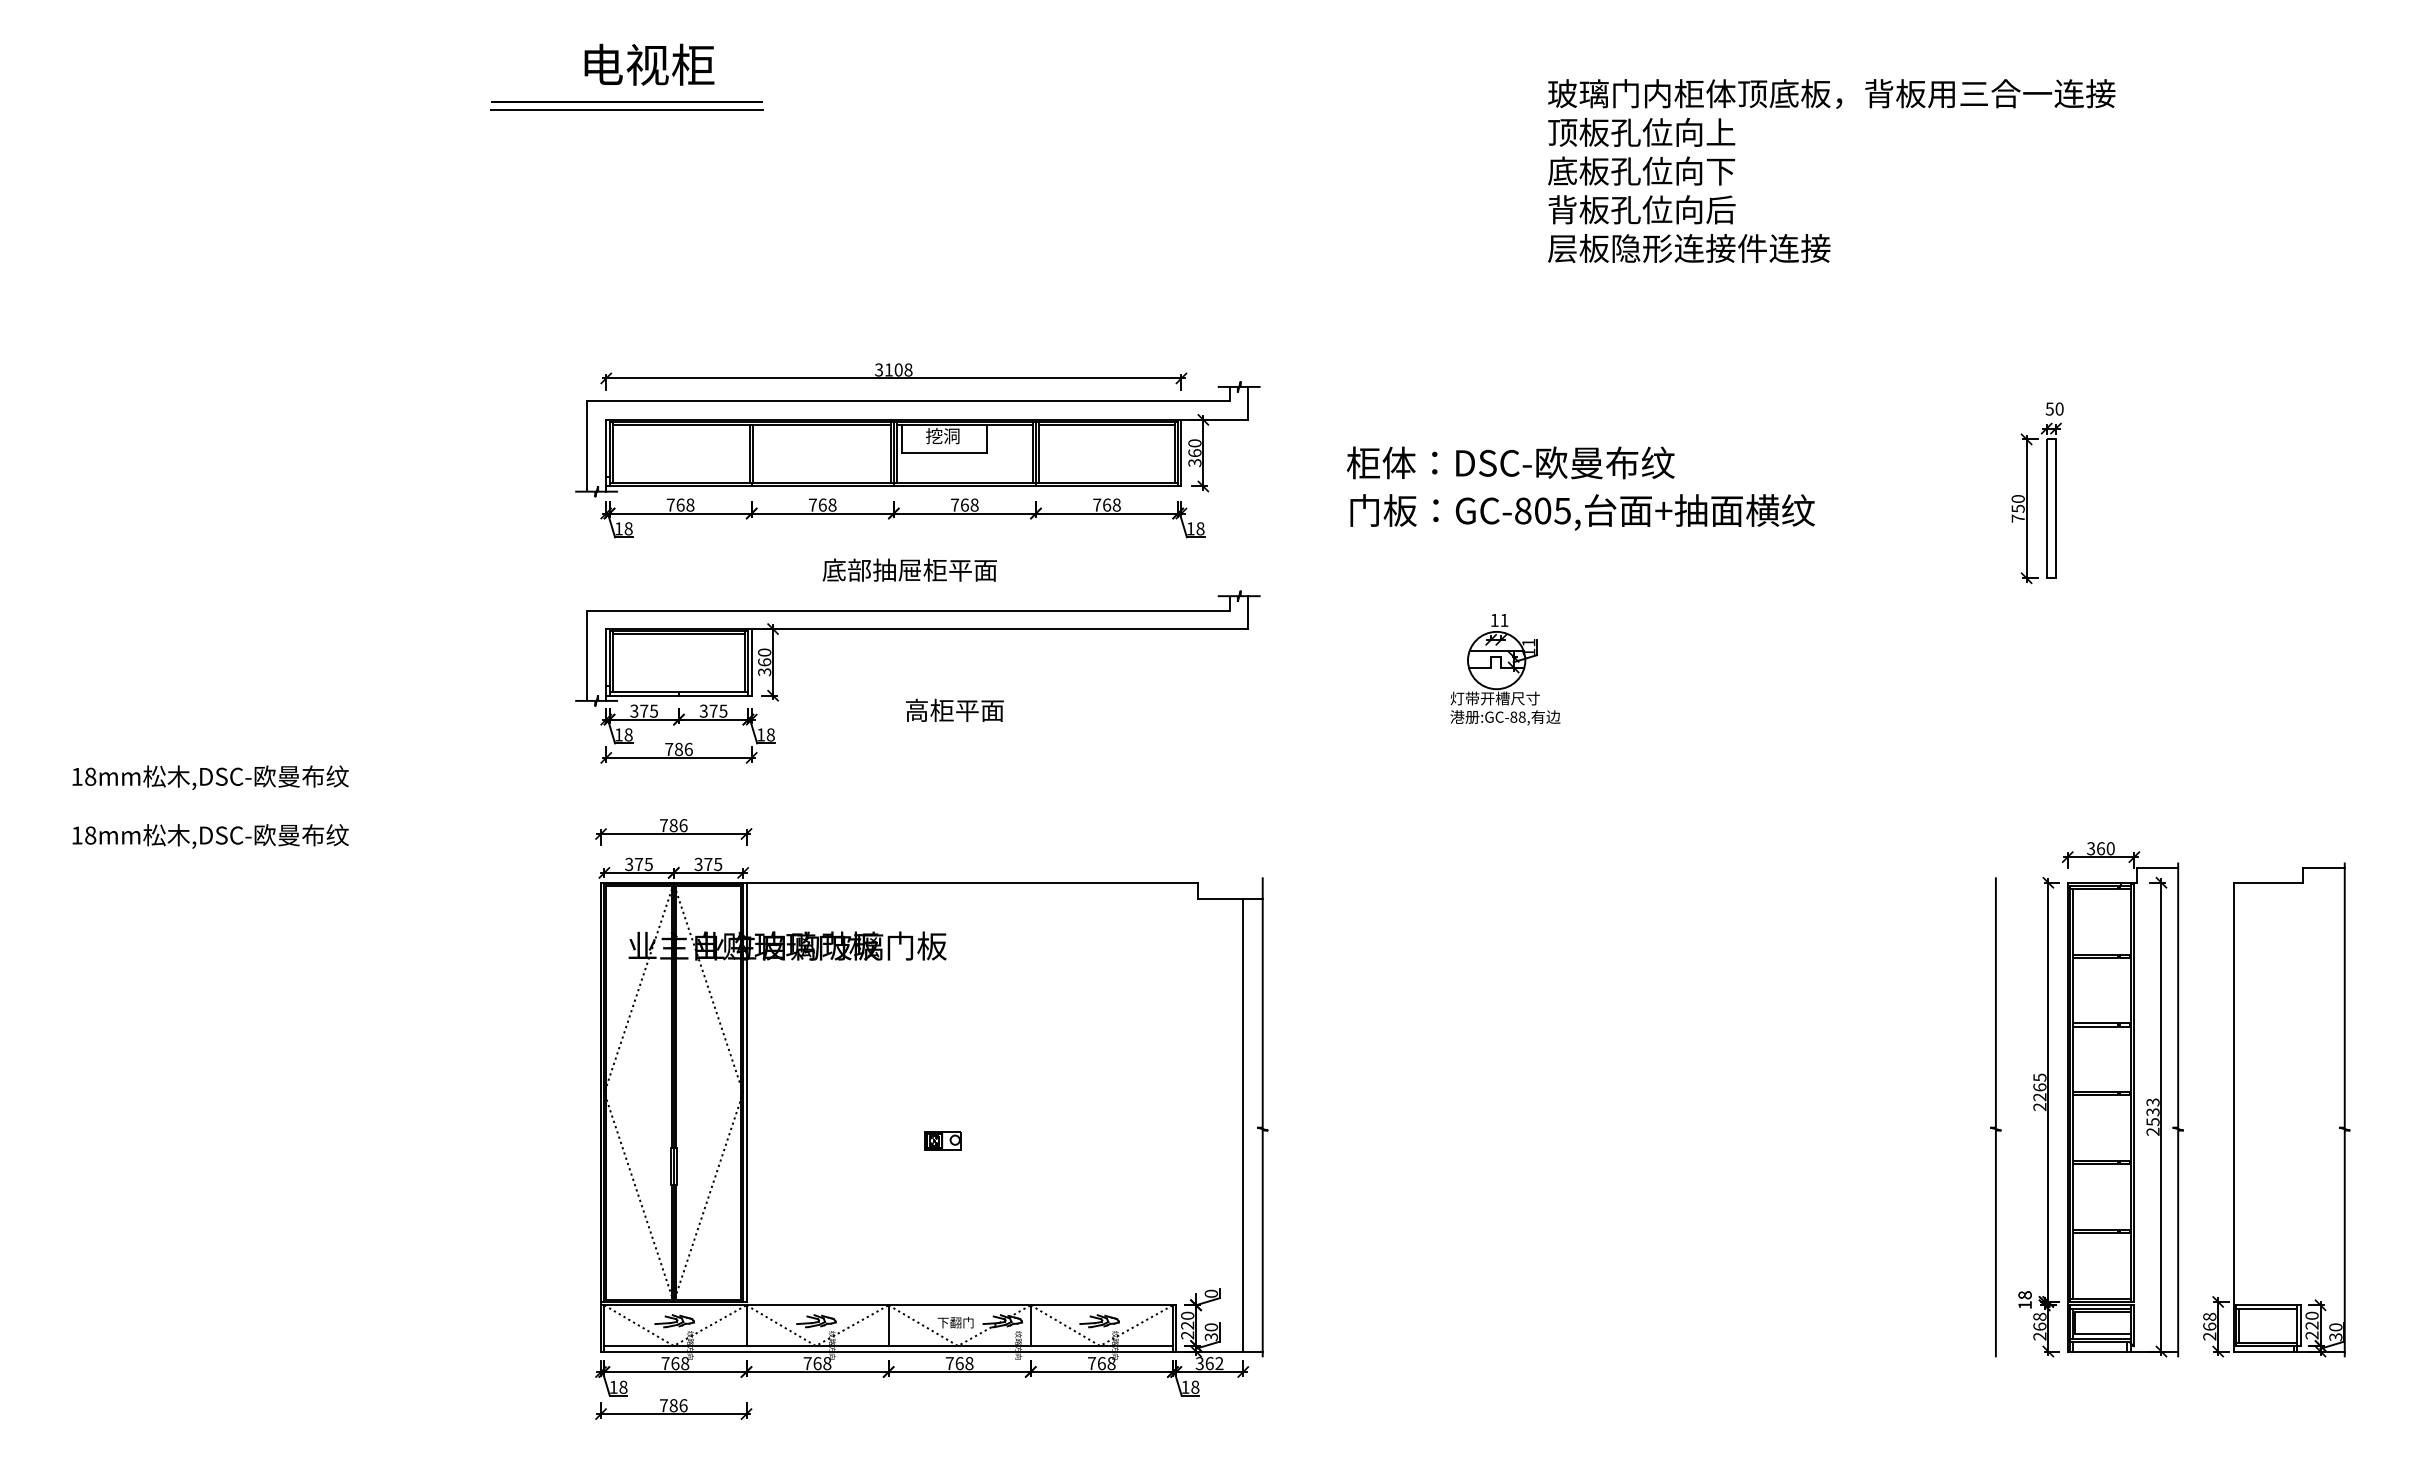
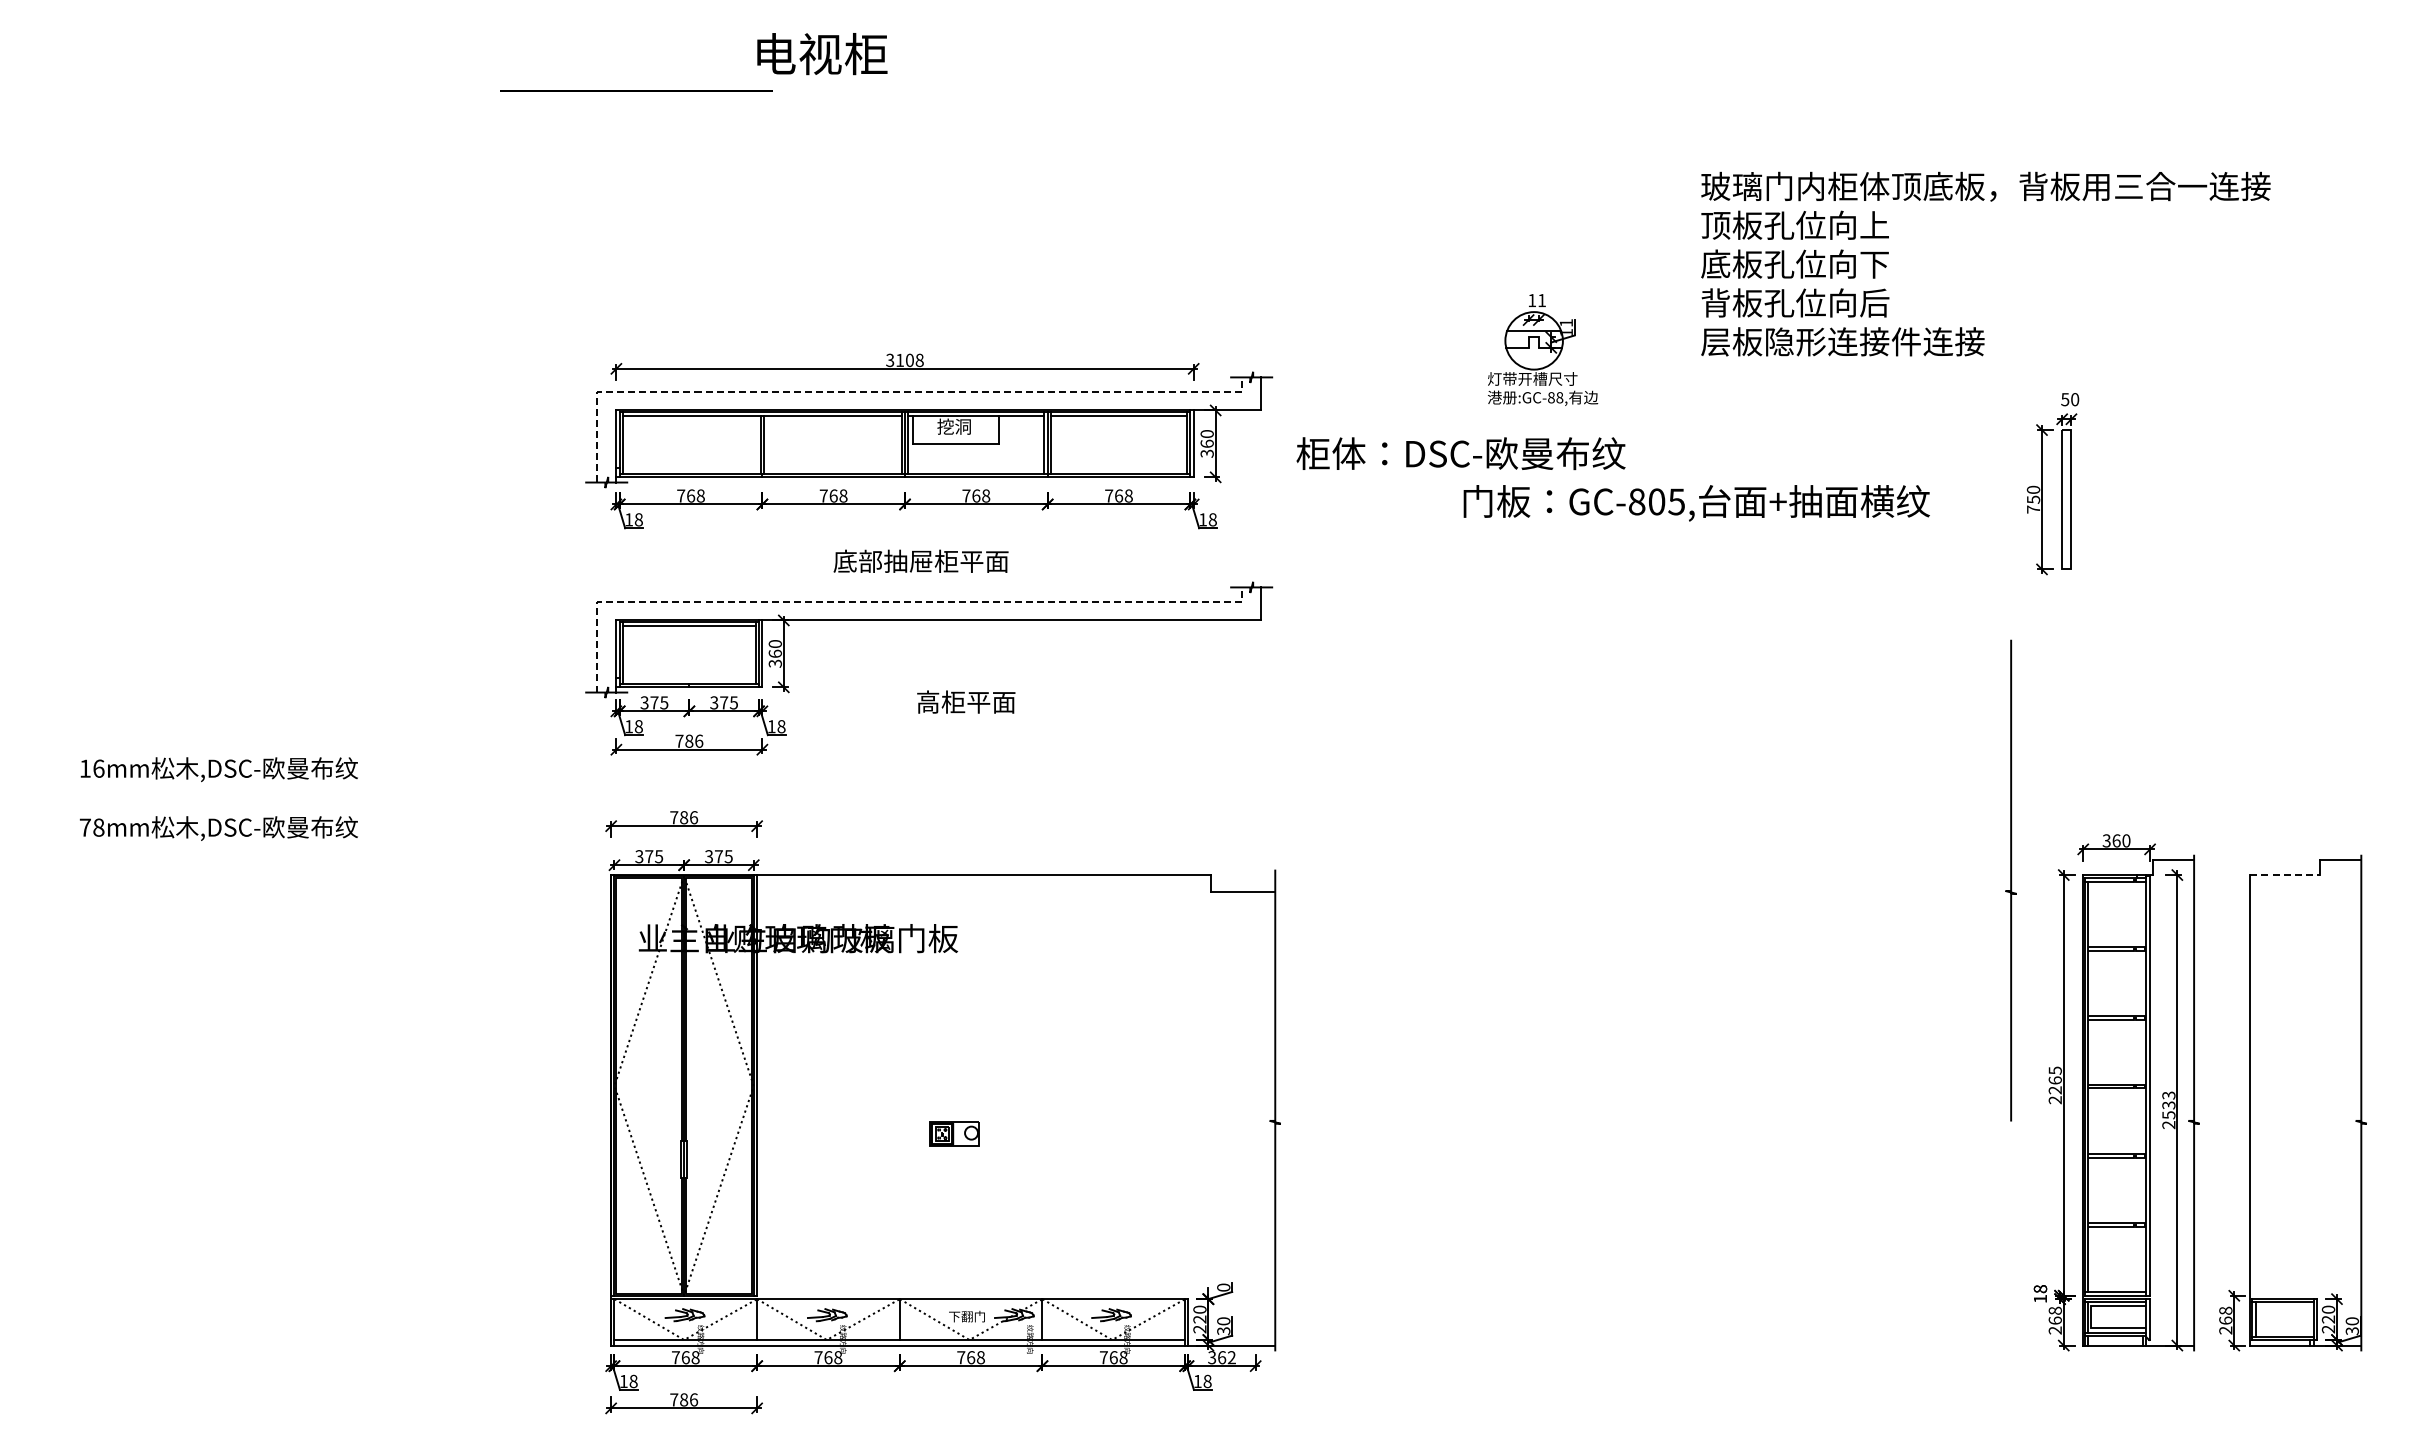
text: (649, 64) -> (822, 53), moved
line: (626, 110) -> (636, 99), removed
text: (1831, 171) -> (1985, 264), moved
line: (871, 401) -> (882, 392), solid -> dashed
text: (1510, 462) -> (1460, 453), moved
text: (1582, 512) -> (1696, 503), moved
line: (871, 610) -> (882, 601), solid -> dashed
part: (1505, 669) -> (1543, 349), moved
text: (90, 776) -> (98, 768), 18mm -> 16mm
text: (76, 835) -> (84, 827), 18mm -> 78mm
line: (2268, 882) -> (2284, 874), solid -> dashed
curve: (1995, 1117) -> (2010, 880), moved
line: (1243, 1125) -> (1255, 1118), removed
part: (942, 1140) -> (953, 1133), size x1.4

